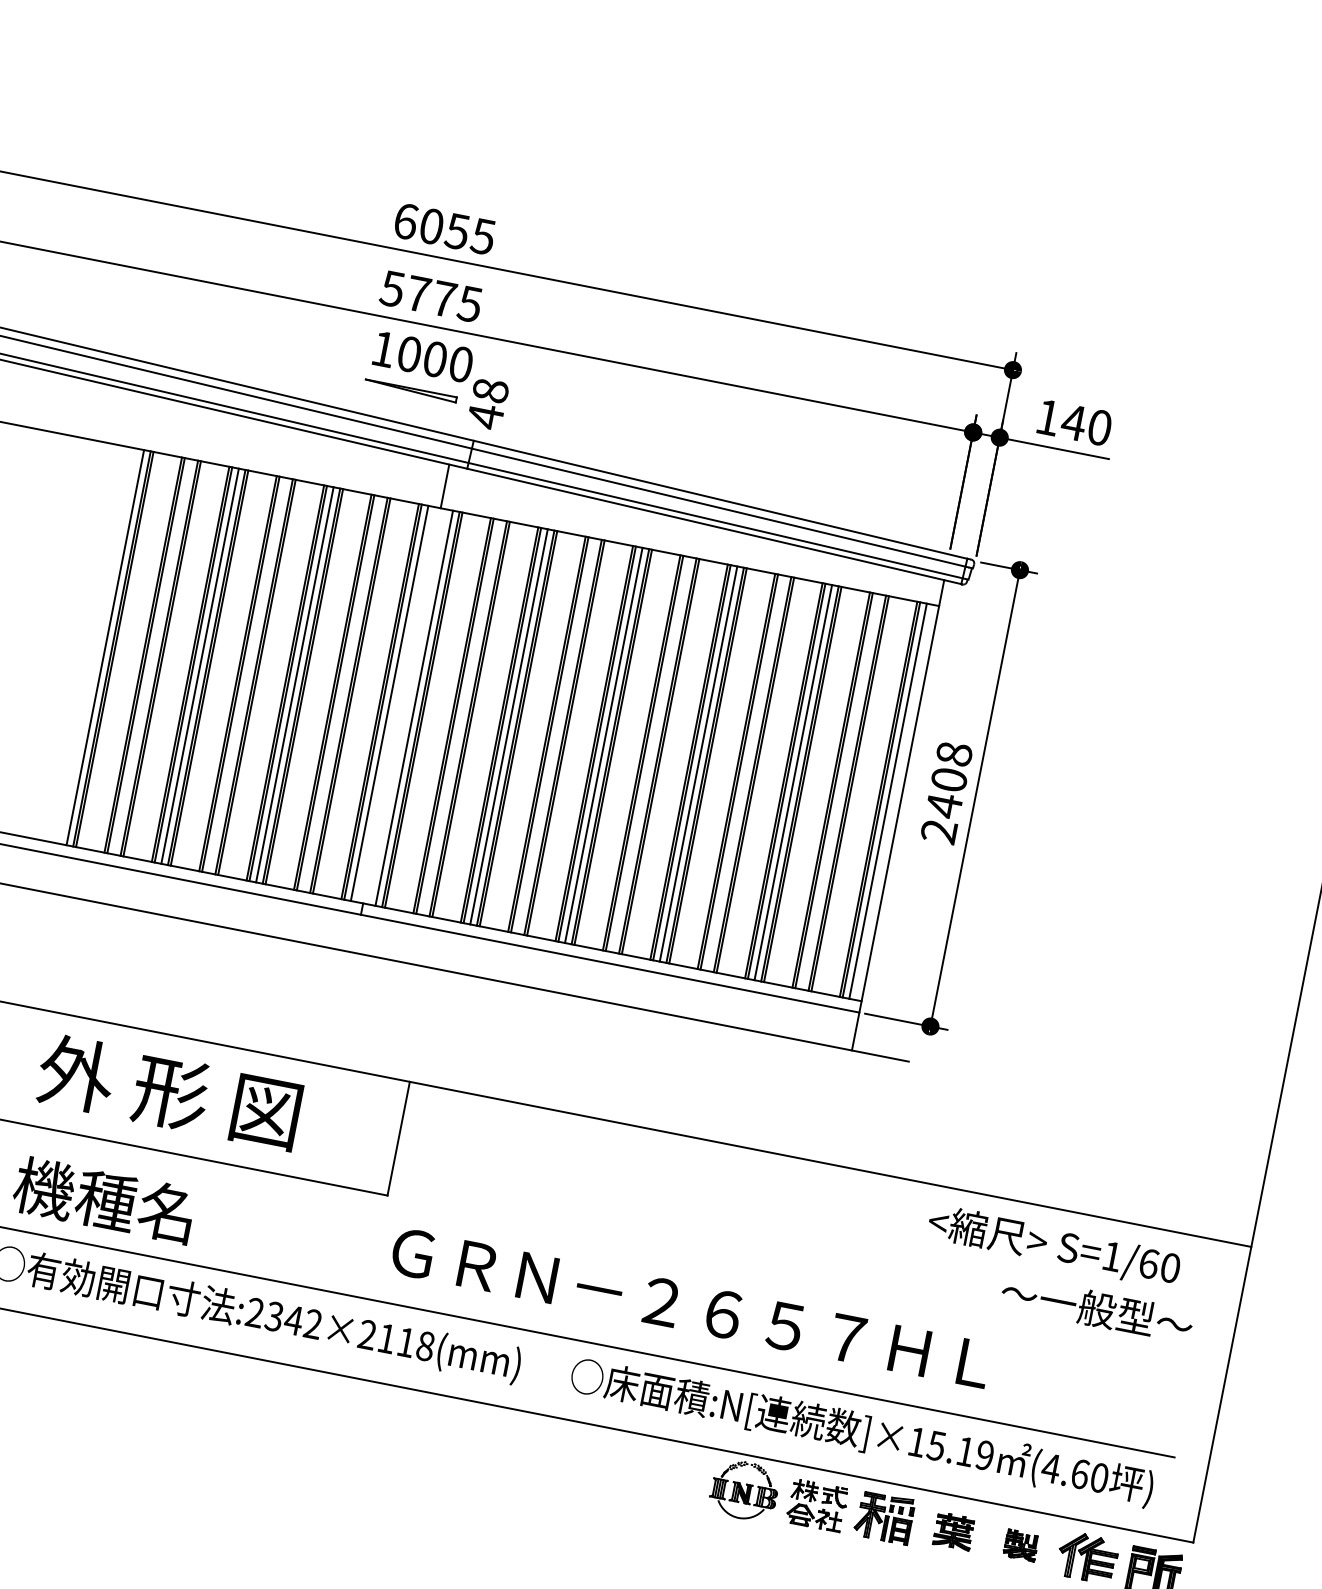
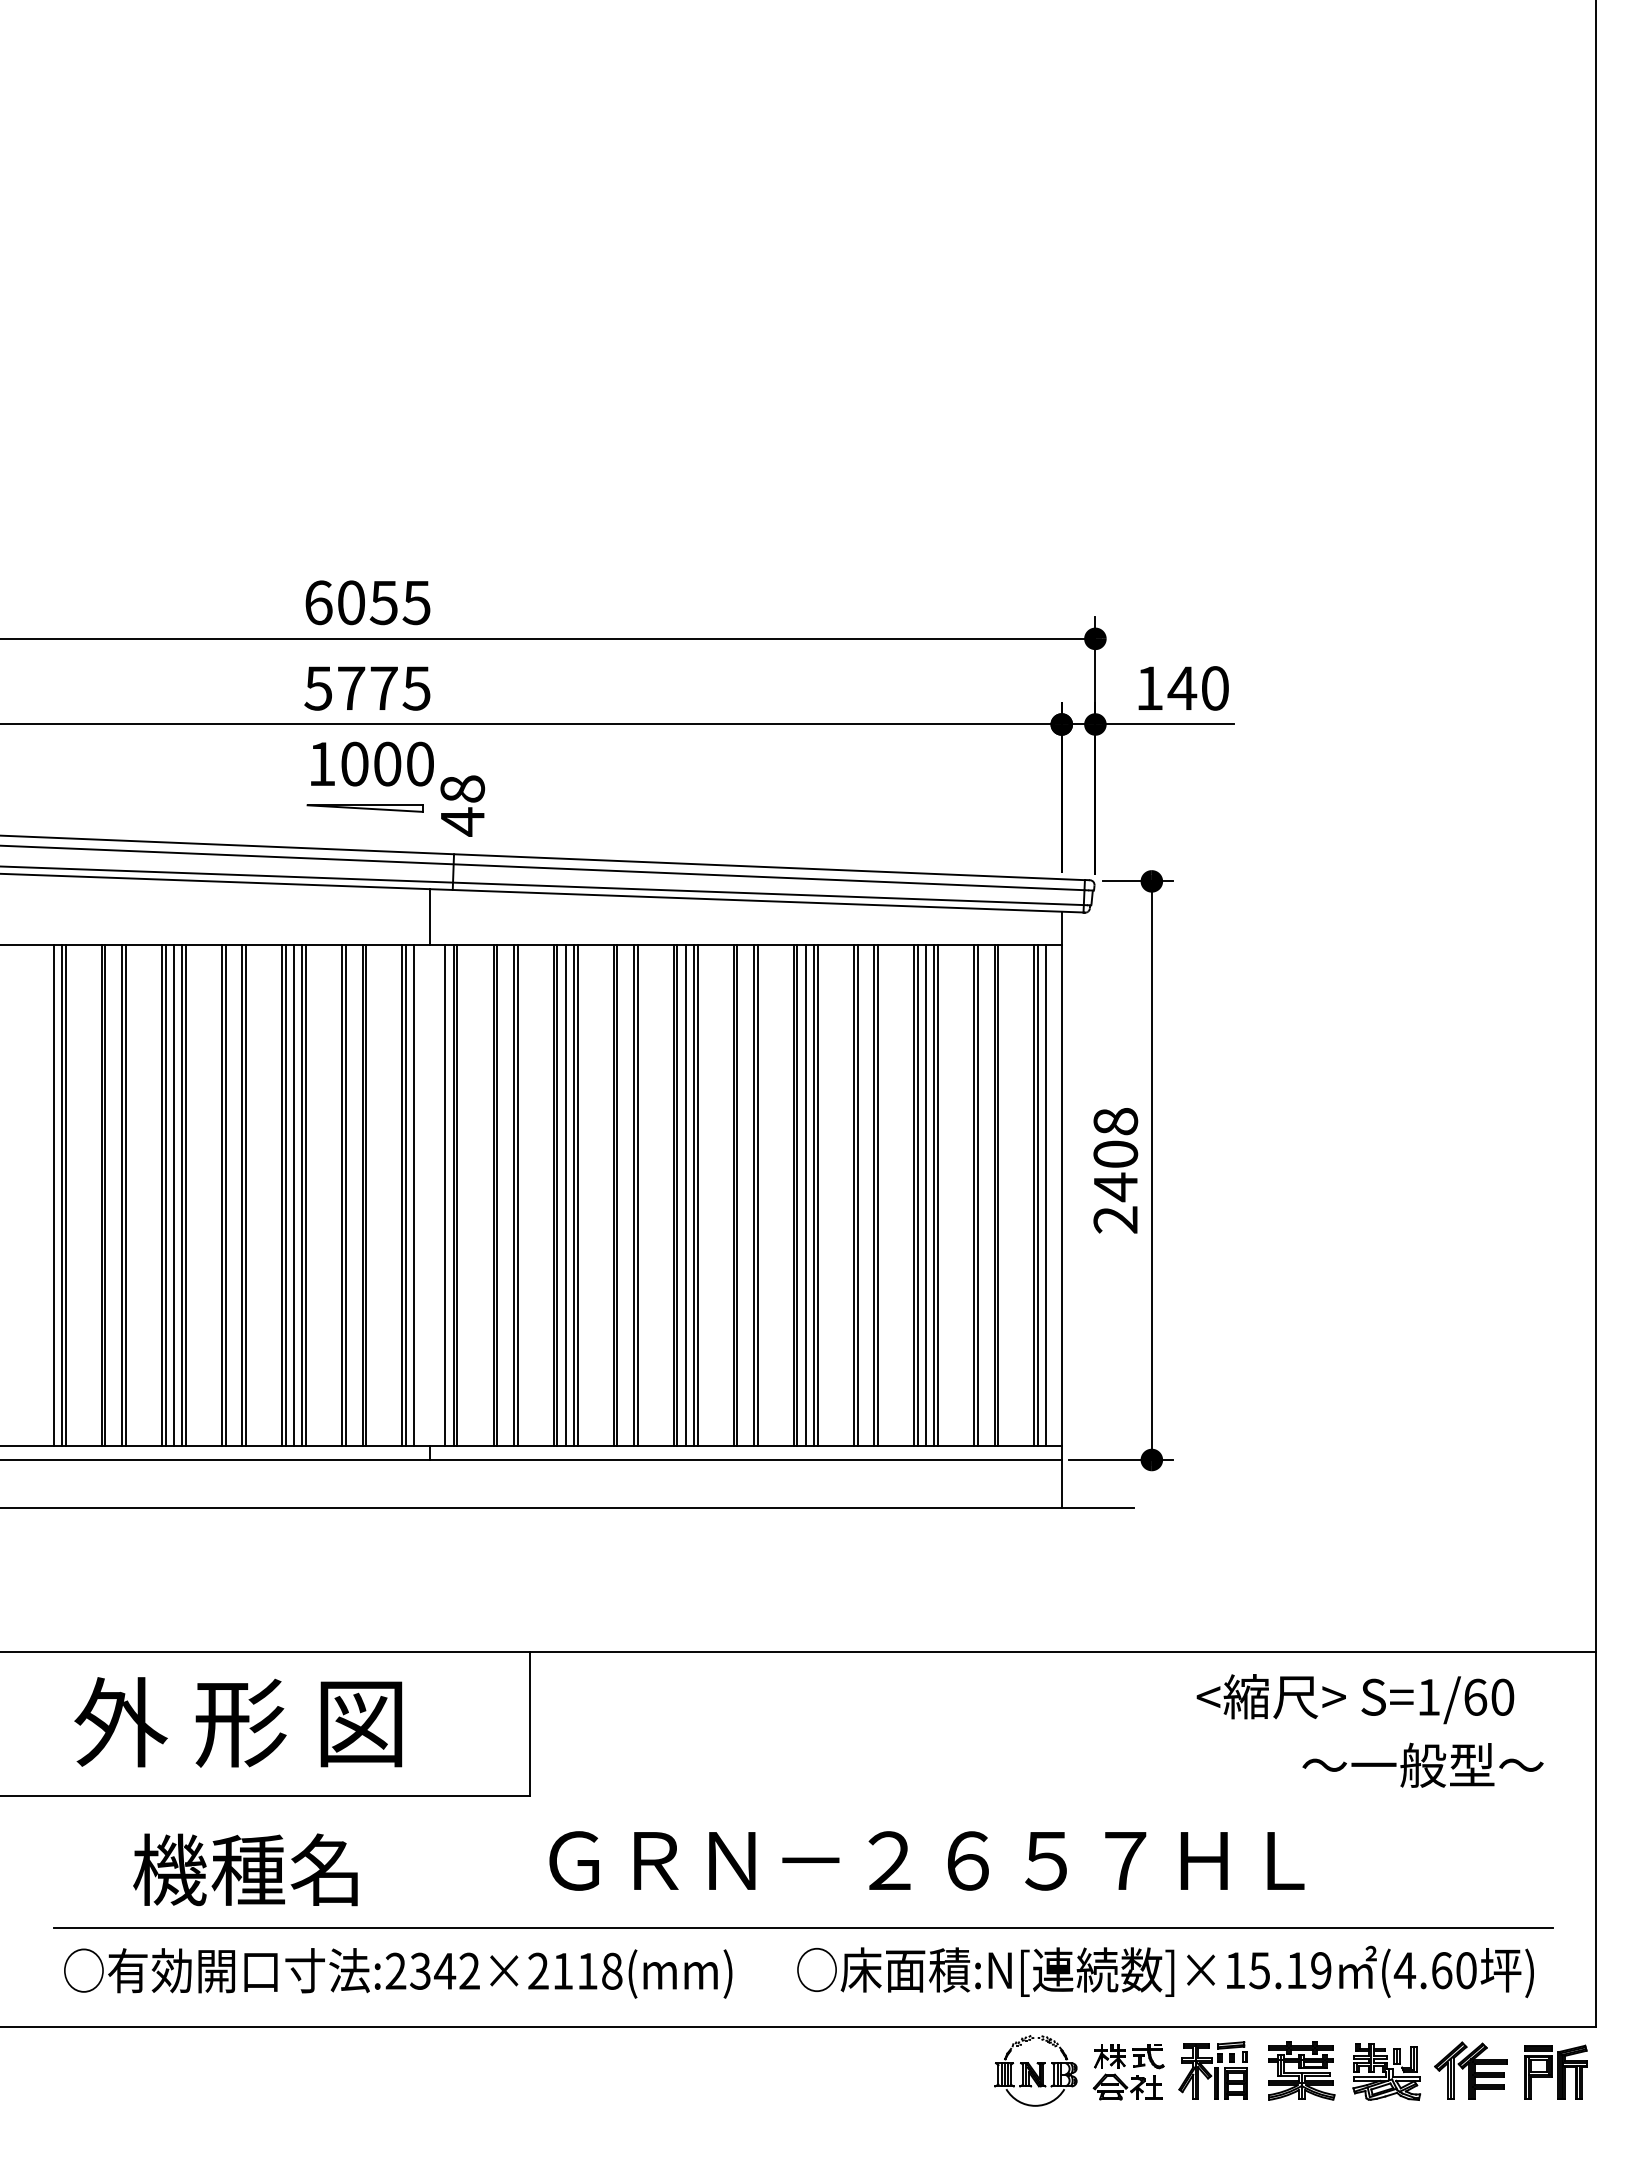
text: (104, 1199) -> (245, 1869), moved
part: (954, 1531) -> (1301, 2070), size x1.43
part: (1020, 1545) -> (1386, 2071), size x1.67

